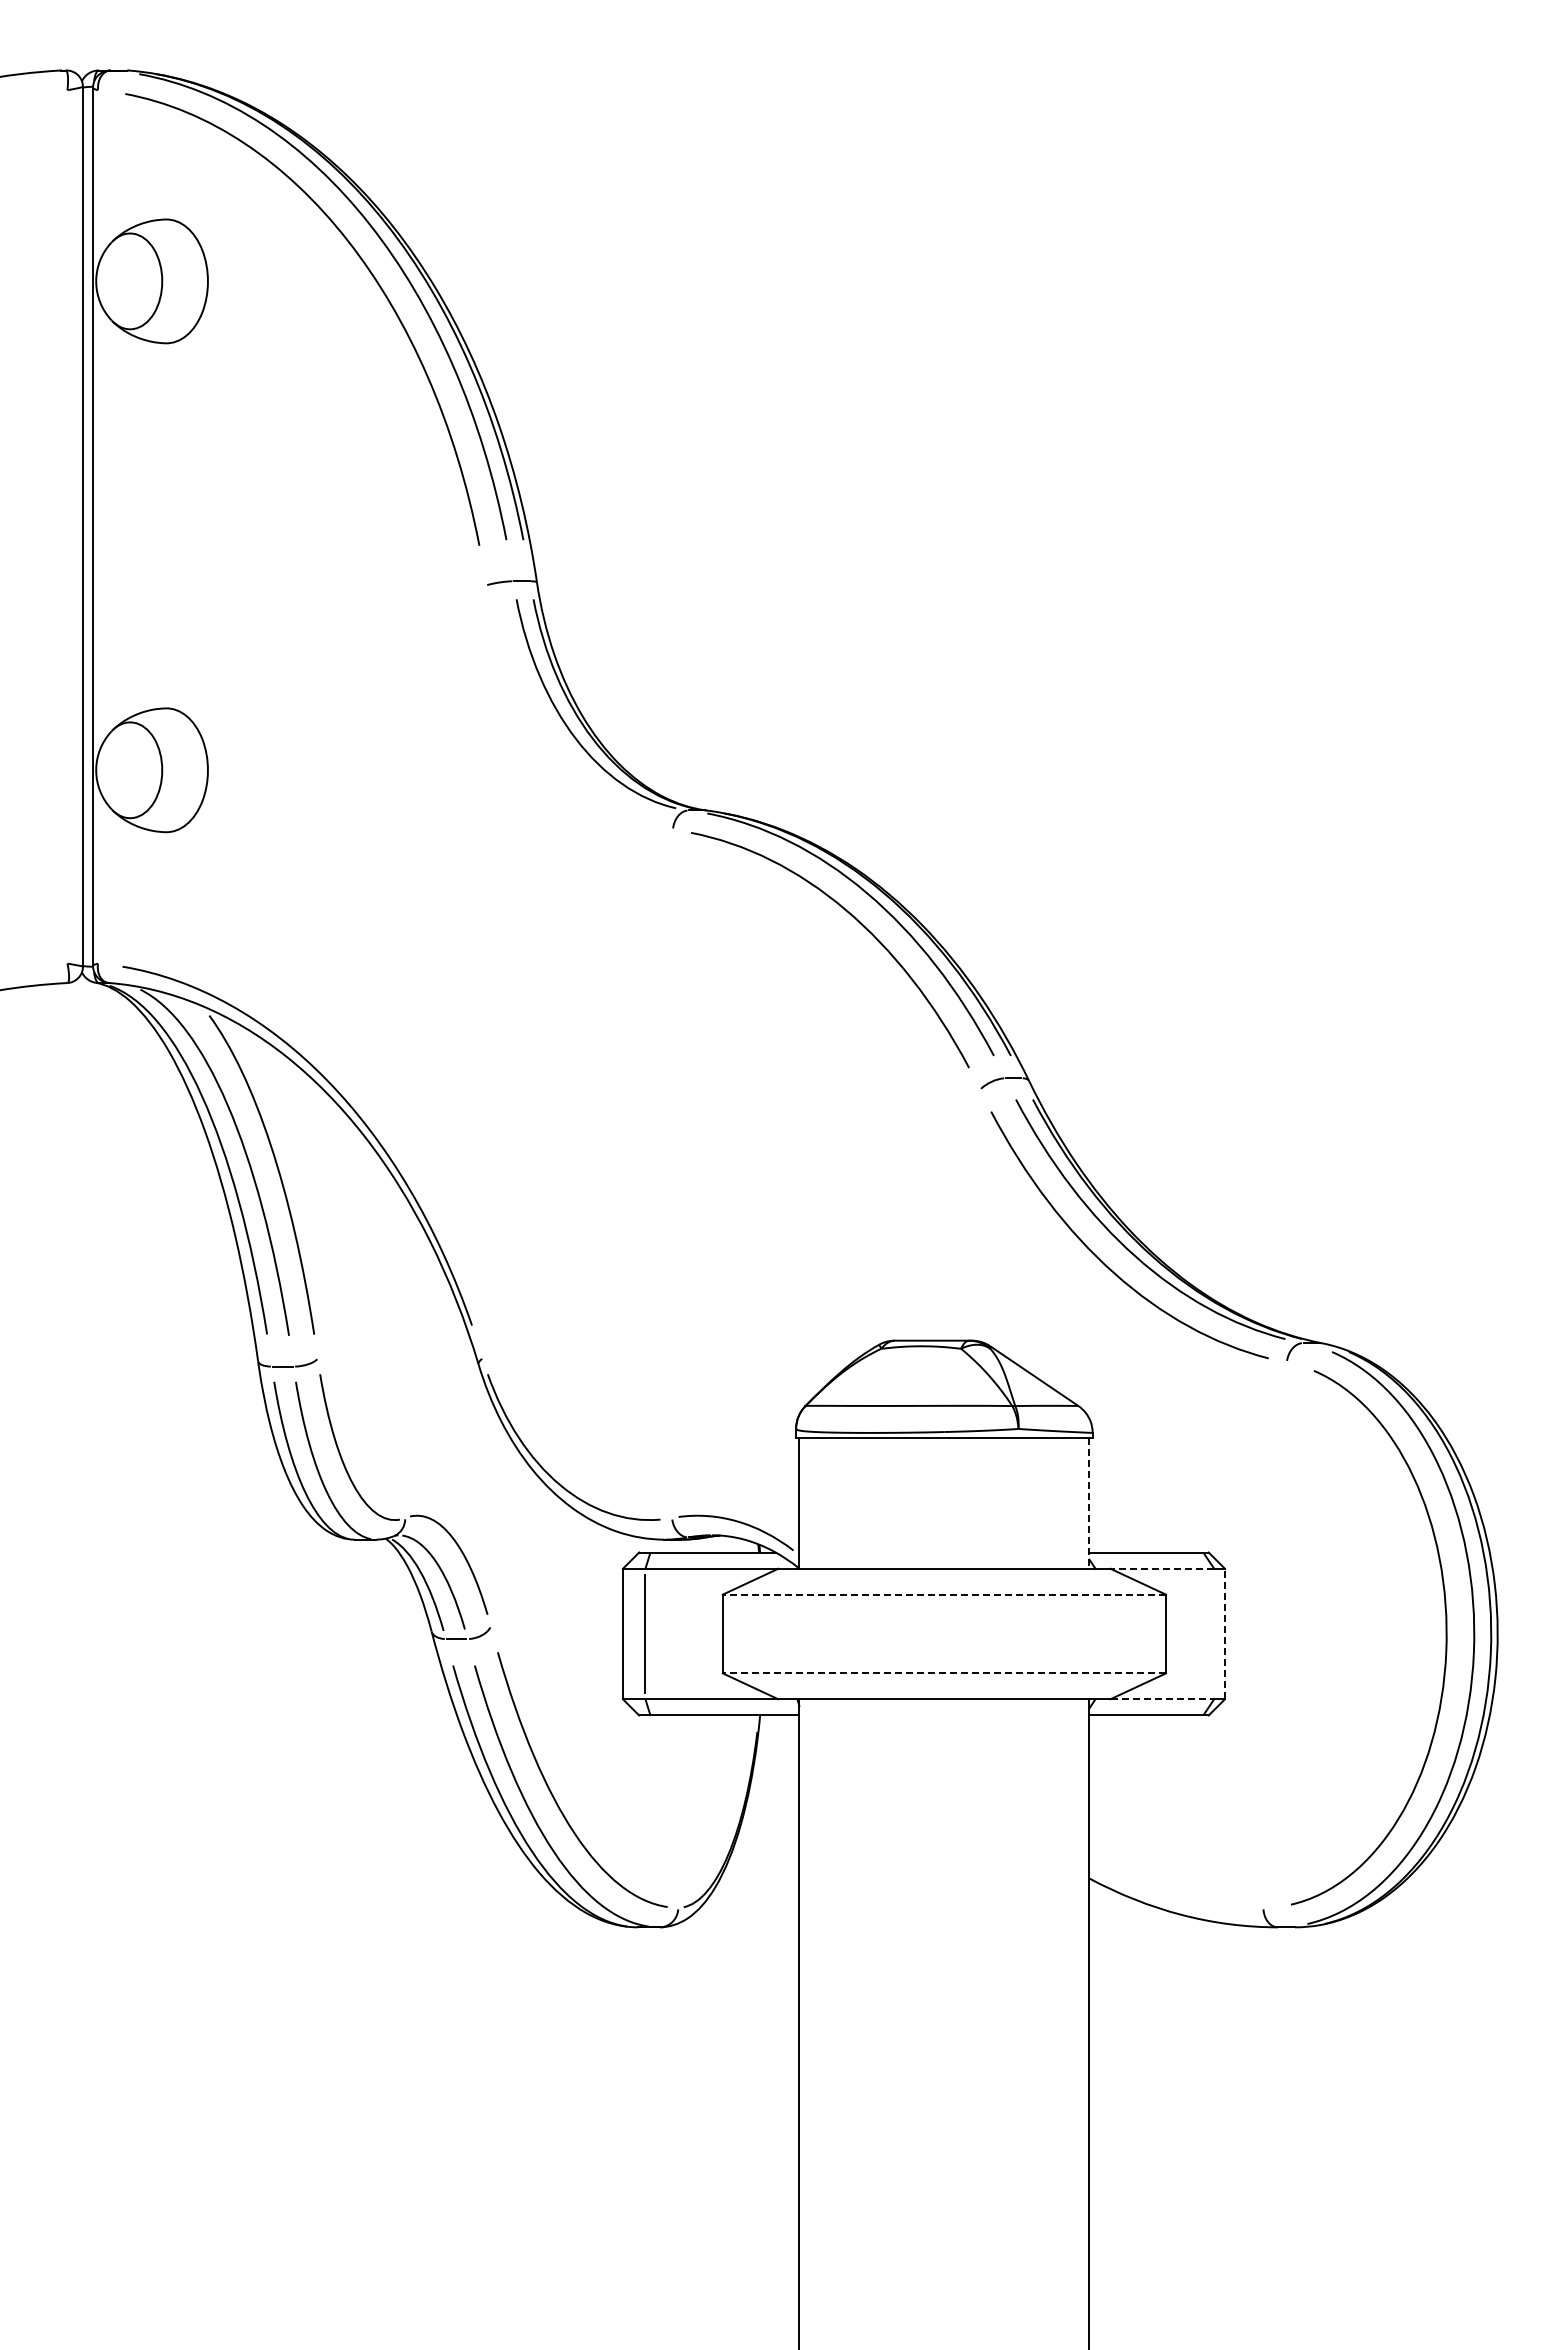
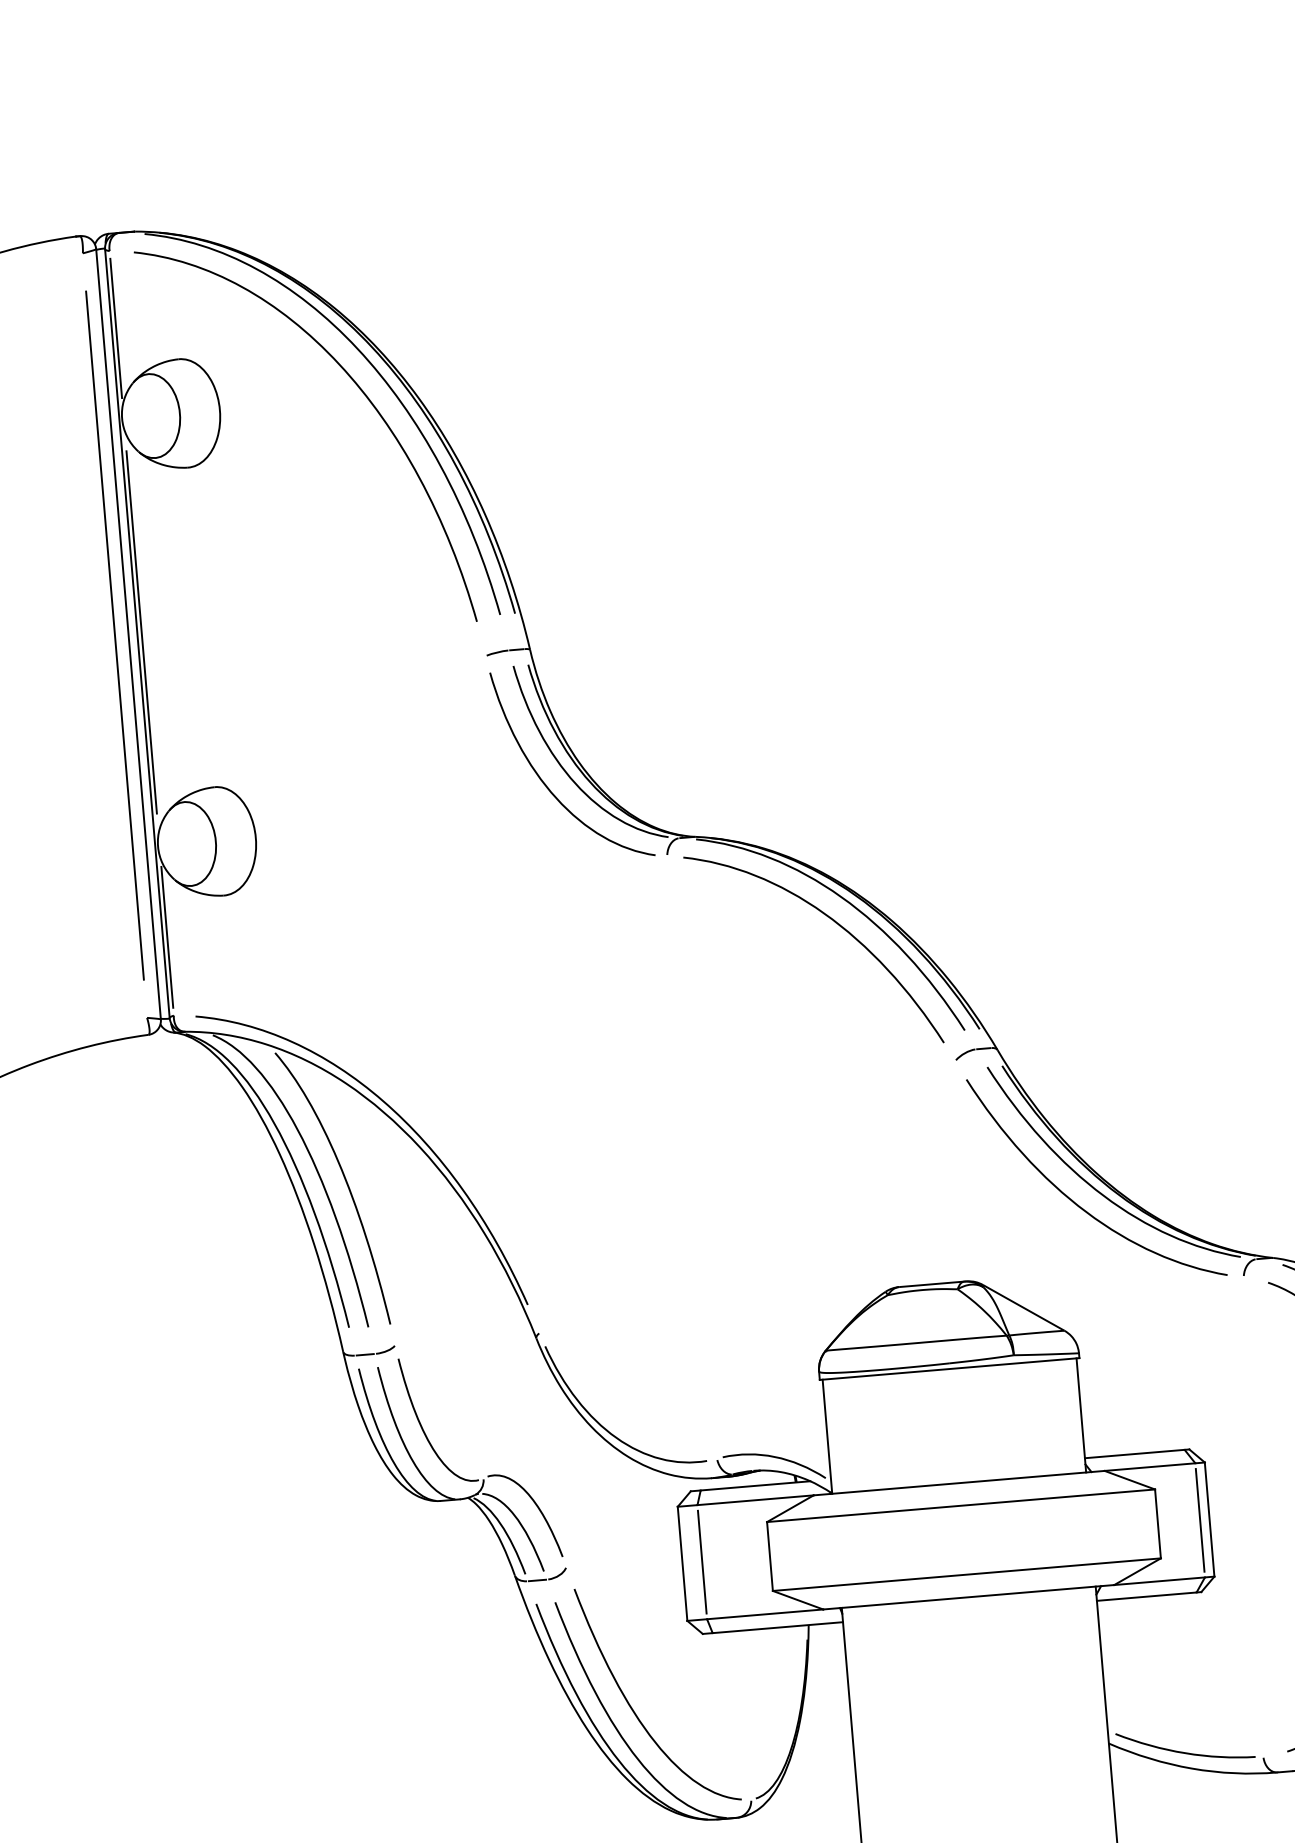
line: (98, 178) -> (116, 328), added
line: (98, 525) -> (142, 632), added
line: (67, 526) -> (115, 635), added
curve: (543, 738) -> (547, 785), added
line: (98, 873) -> (167, 936), added
line: (1089, 1504) -> (1081, 1416), dashed -> solid
line: (1162, 1568) -> (1150, 1466), dashed -> solid
line: (944, 1594) -> (961, 1505), dashed -> solid
line: (1214, 1633) -> (1200, 1519), added
line: (1225, 1633) -> (1209, 1519), dashed -> solid
line: (944, 1673) -> (966, 1574), dashed -> solid
line: (1162, 1699) -> (1159, 1581), dashed -> solid
curve: (1175, 1895) -> (1185, 1752), added

